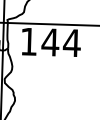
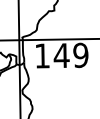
text: (71, 43) -> (80, 55), 144 -> 149

